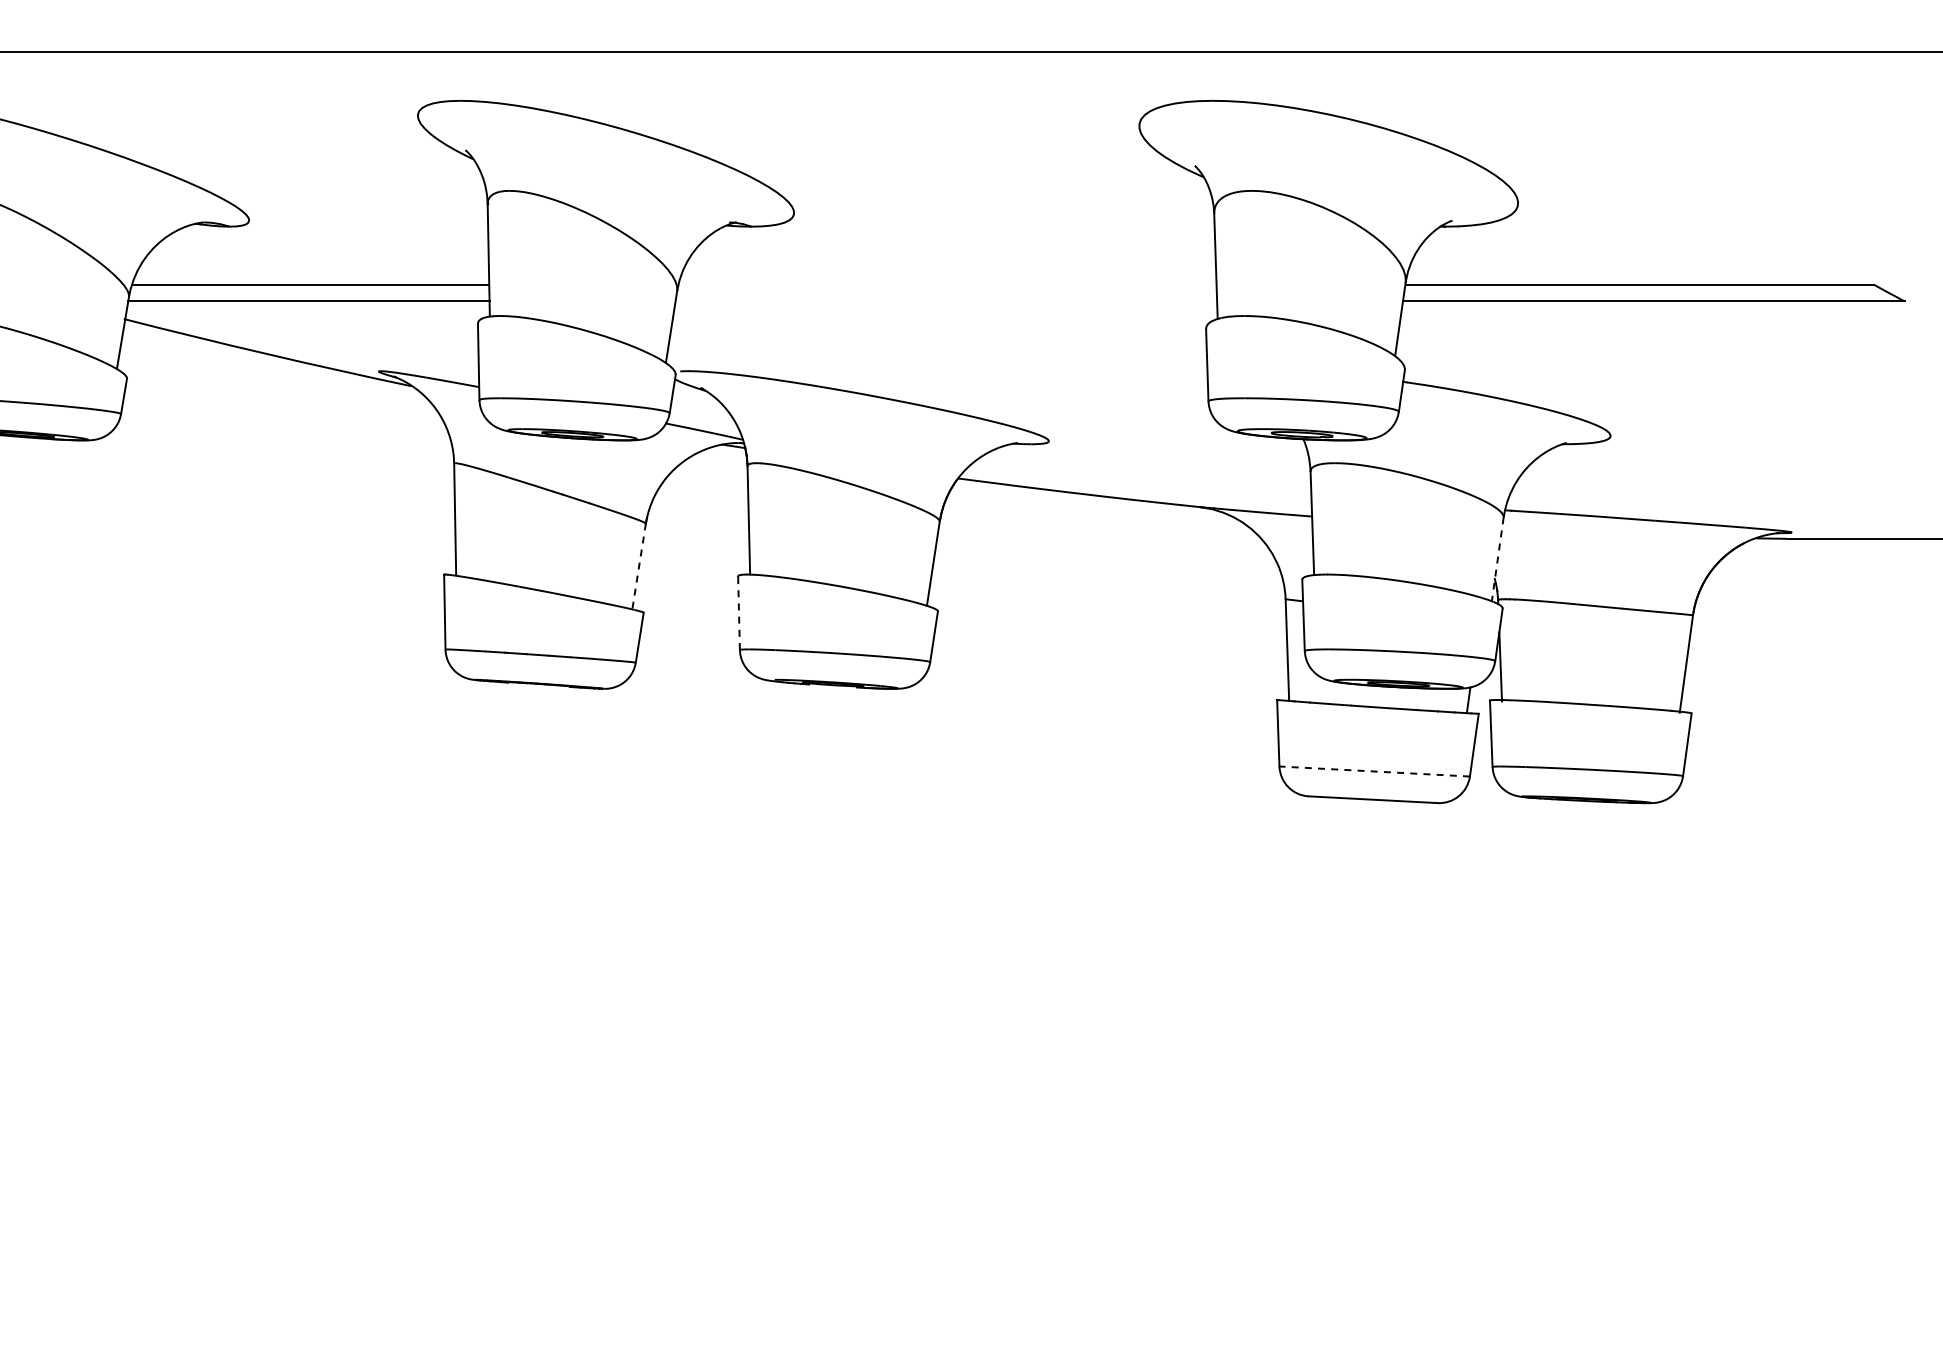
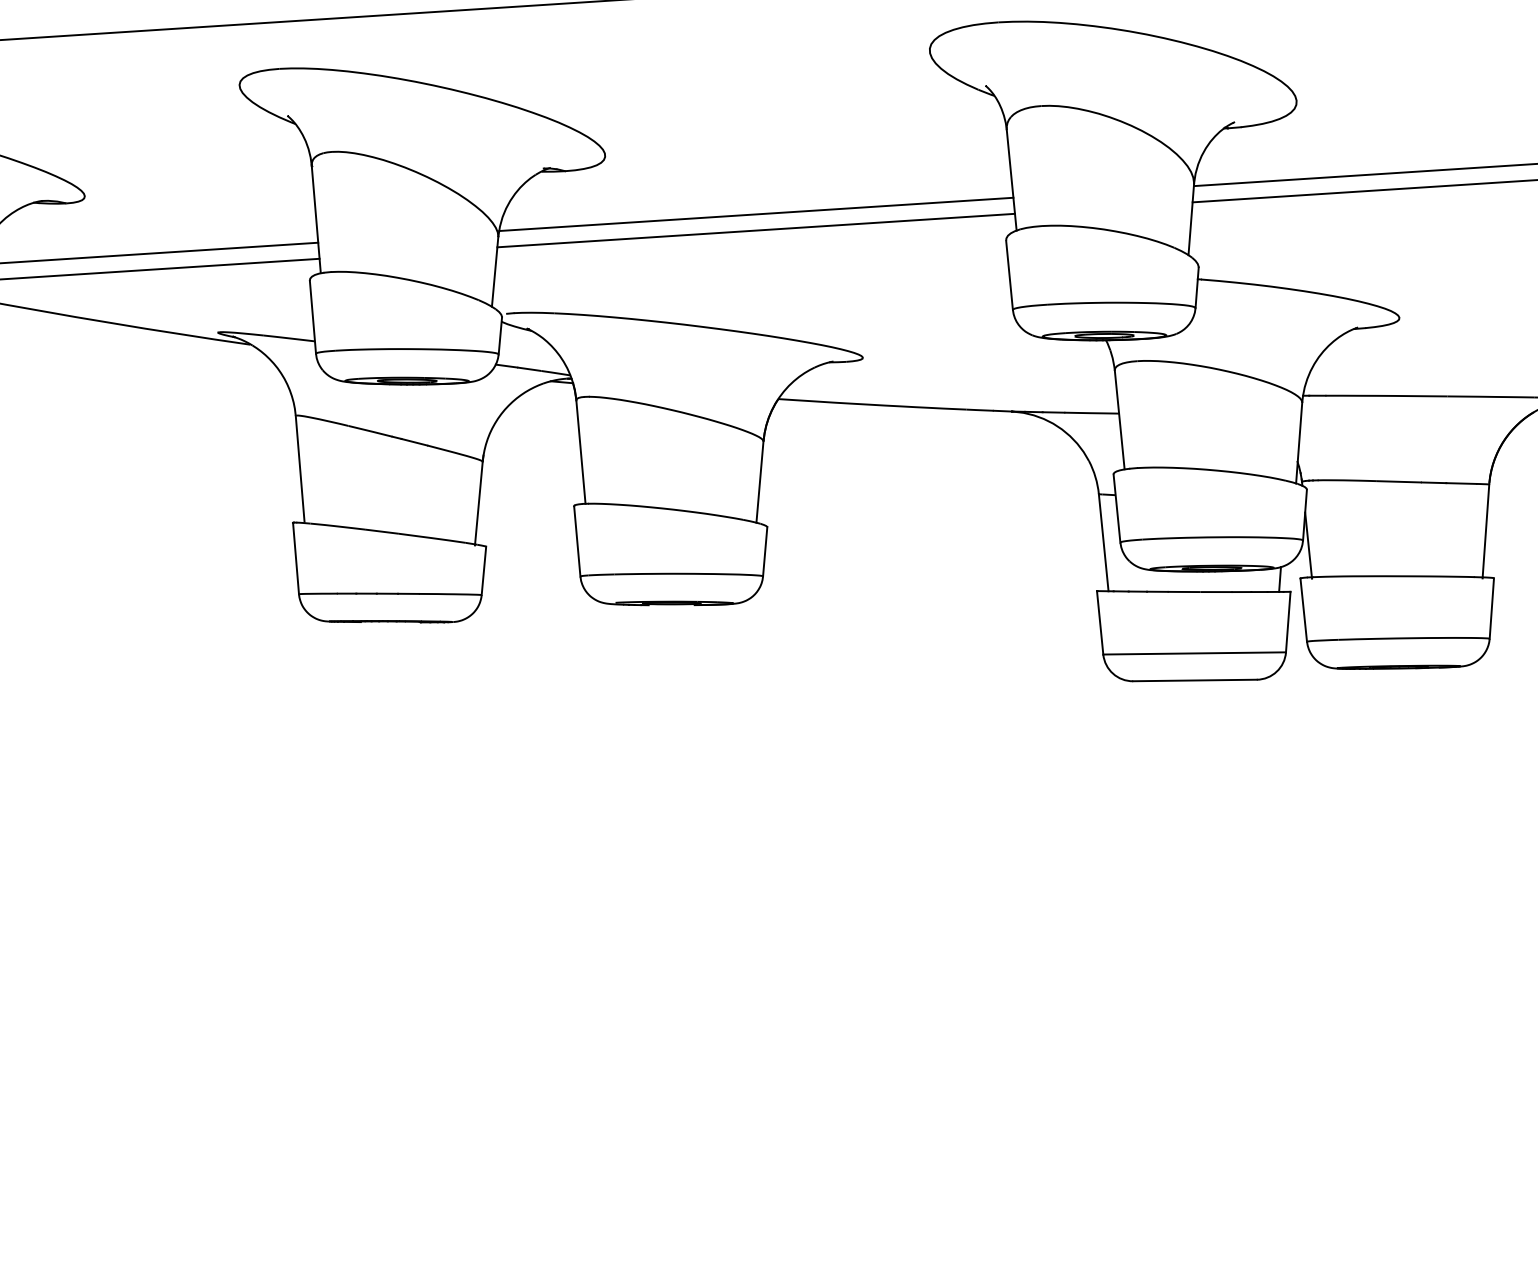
line: (947, 284) -> (756, 214), added
line: (946, 301) -> (756, 230), added
line: (1497, 559) -> (1298, 443), dashed -> solid
line: (638, 567) -> (478, 503), dashed -> solid
line: (739, 613) -> (577, 541), dashed -> solid
line: (1374, 771) -> (1194, 653), dashed -> solid

